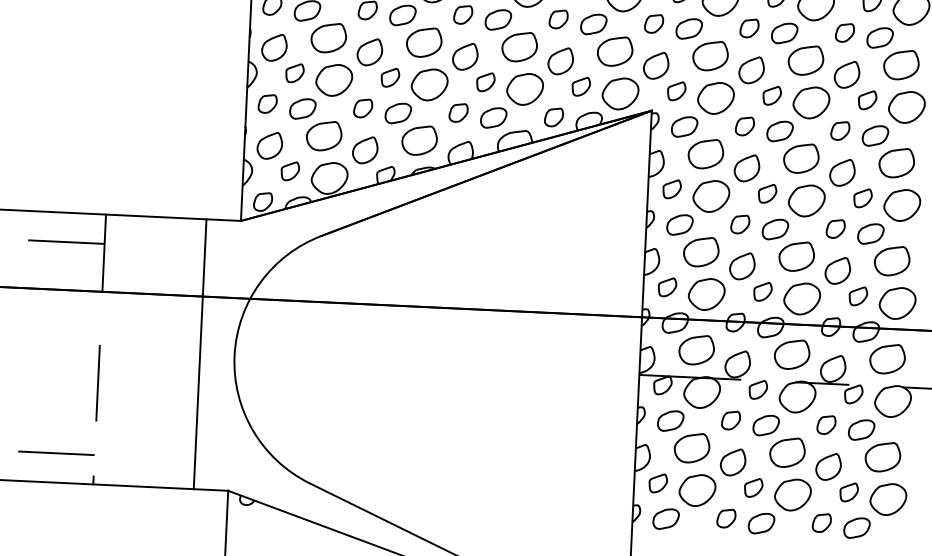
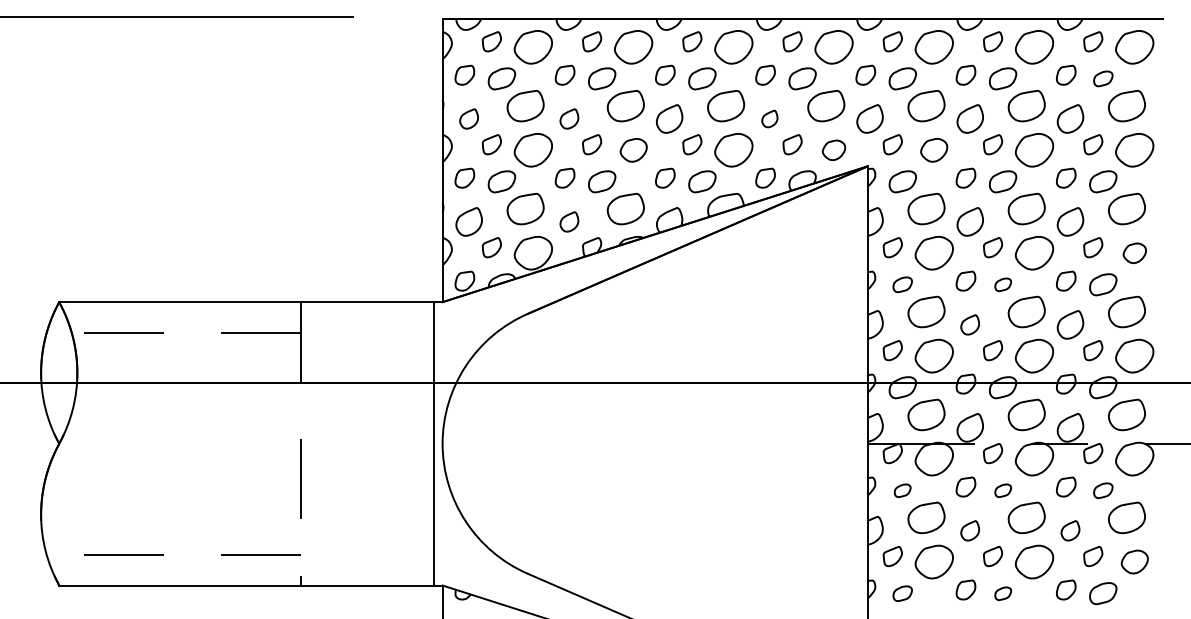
part: (880, 37) -> (1103, 78), size x0.7
part: (273, 47) -> (468, 118), size x0.7
part: (370, 51) -> (569, 118), size x0.7
part: (560, 60) -> (769, 118), size x0.6
part: (429, 85) -> (633, 150), size x0.7
part: (619, 94) -> (833, 150), size x0.6
part: (715, 98) -> (933, 150), size x0.7
part: (365, 149) -> (569, 221), size x0.7
part: (901, 205) -> (1134, 253), size x0.6
part: (679, 224) -> (902, 284), size x0.7
part: (775, 229) -> (1003, 284), size x0.6
part: (741, 265) -> (969, 324), size x0.7
line: (200, 353) -> (434, 443), moved
part: (670, 420) -> (902, 490), size x0.6
part: (766, 425) -> (1003, 490), size x0.6
part: (861, 429) -> (1103, 490), size x0.7
part: (732, 462) -> (969, 530), size x0.7
part: (828, 466) -> (1070, 530), size x0.7
part: (888, 498) -> (1134, 561), size x0.7
part: (665, 519) -> (902, 593), size x0.7
part: (761, 523) -> (1003, 593), size x0.6

